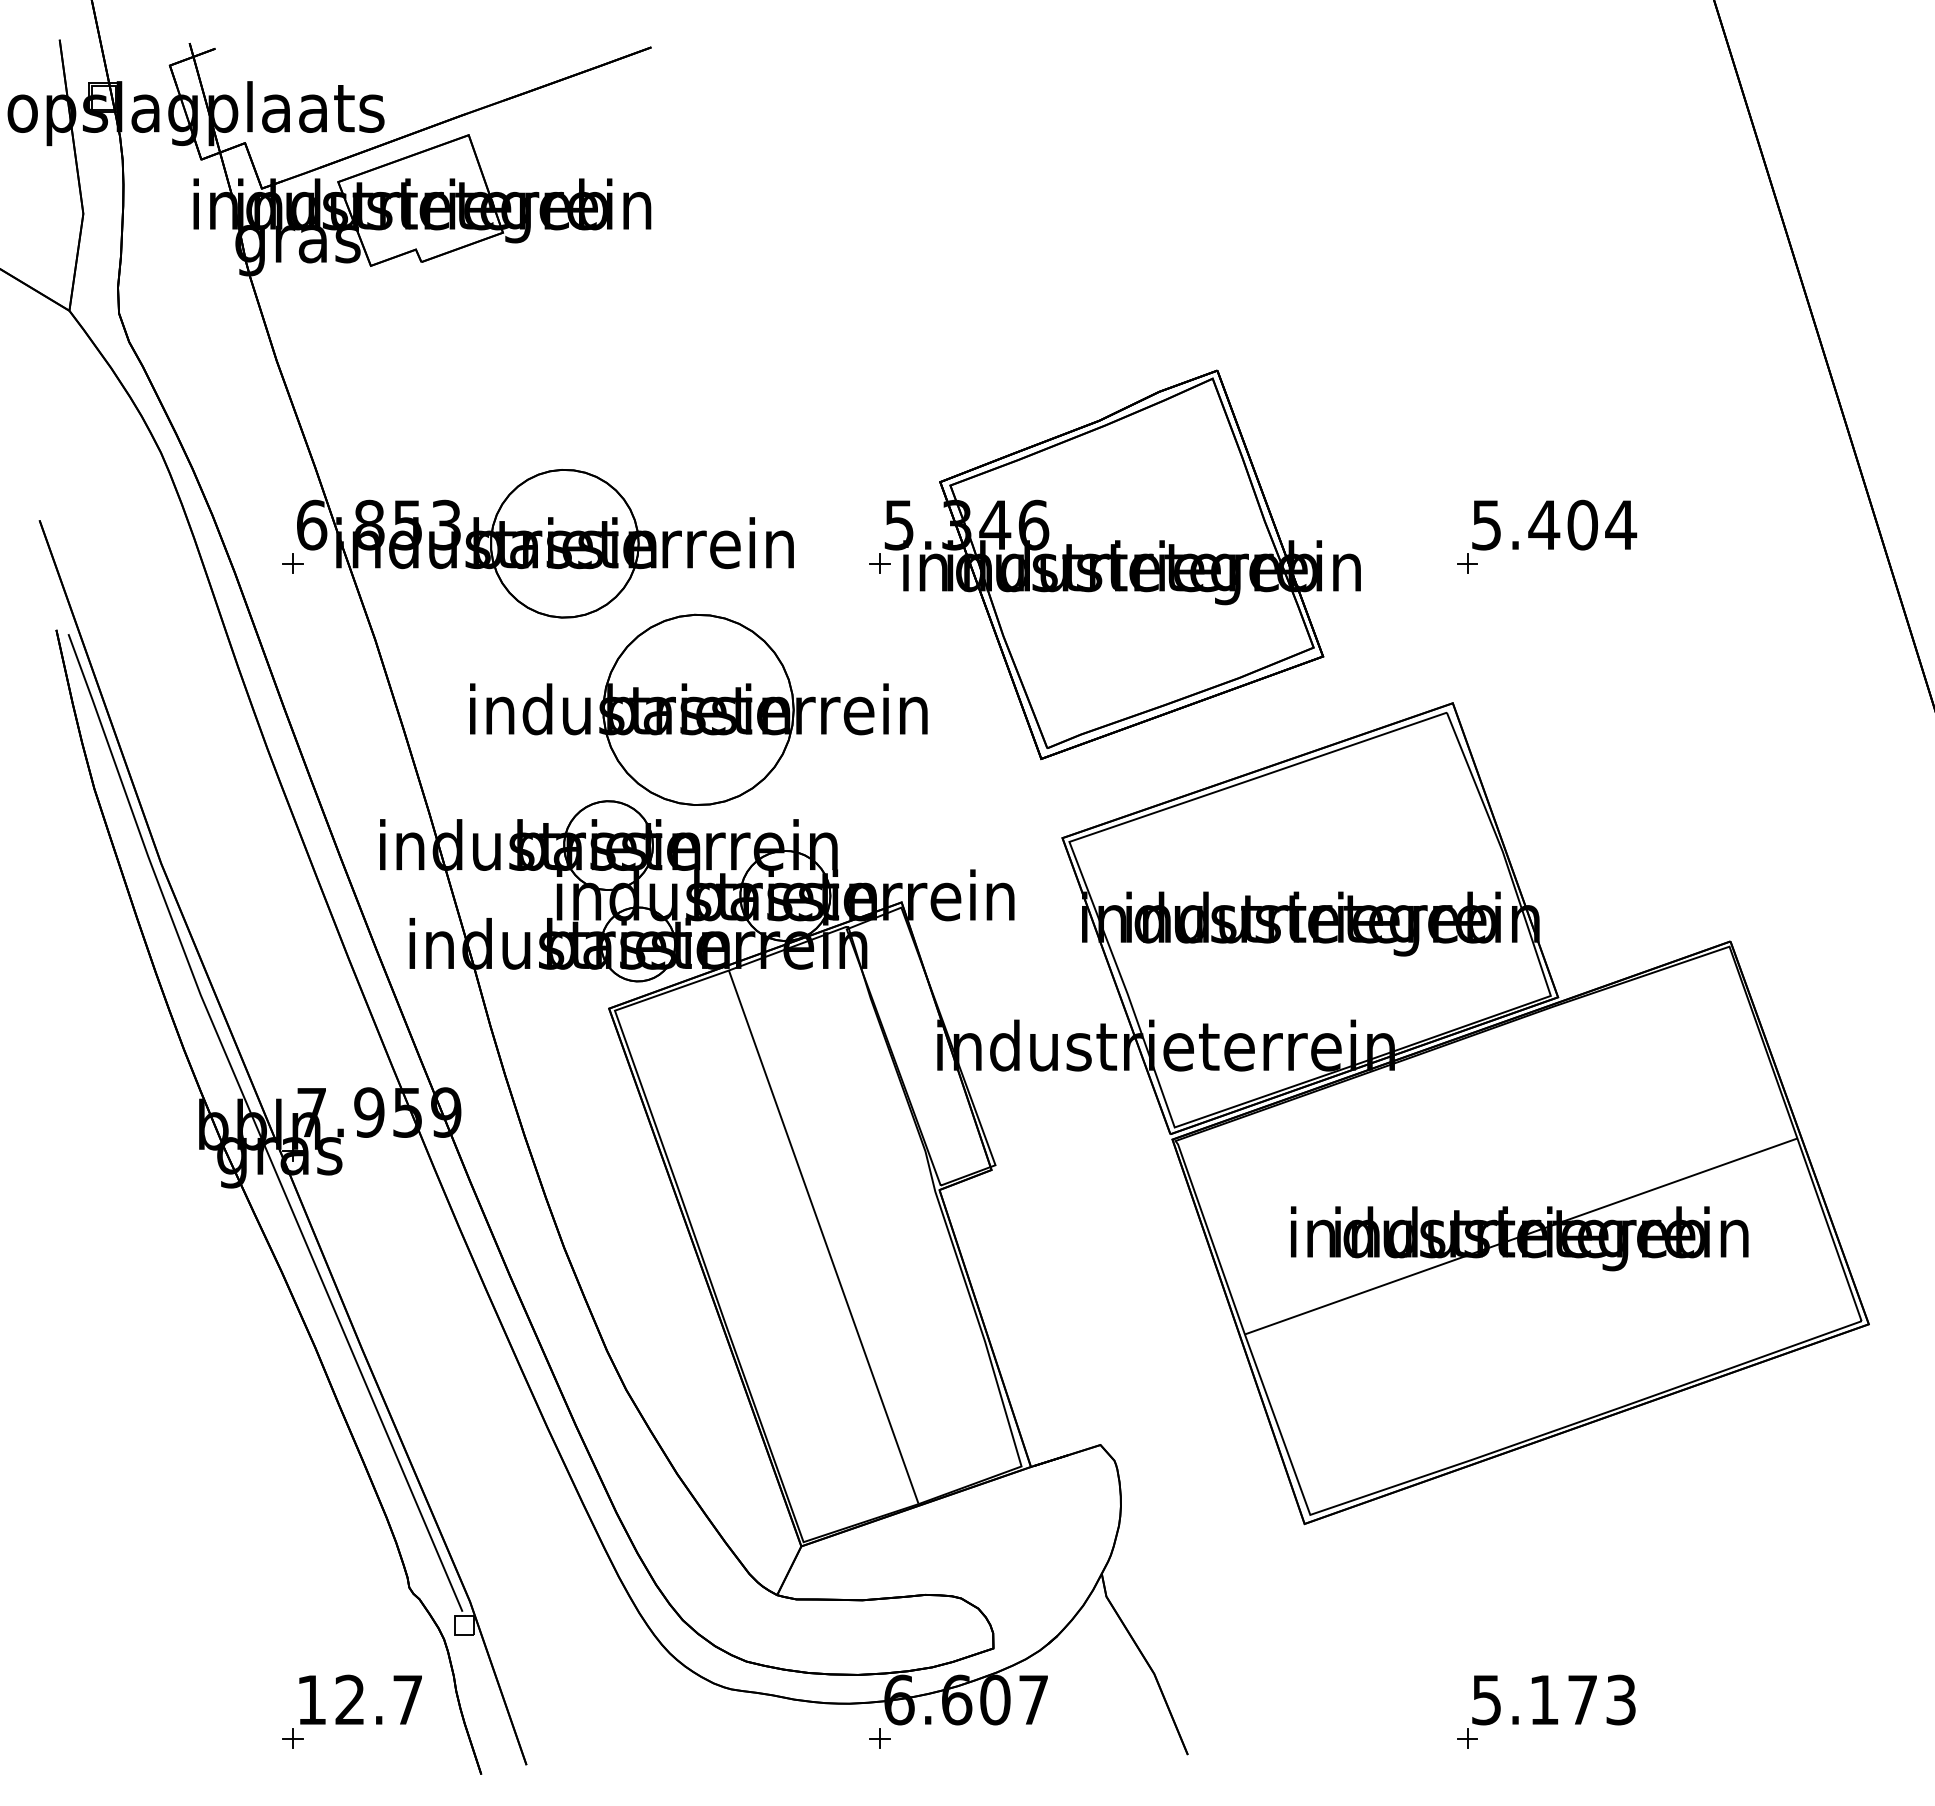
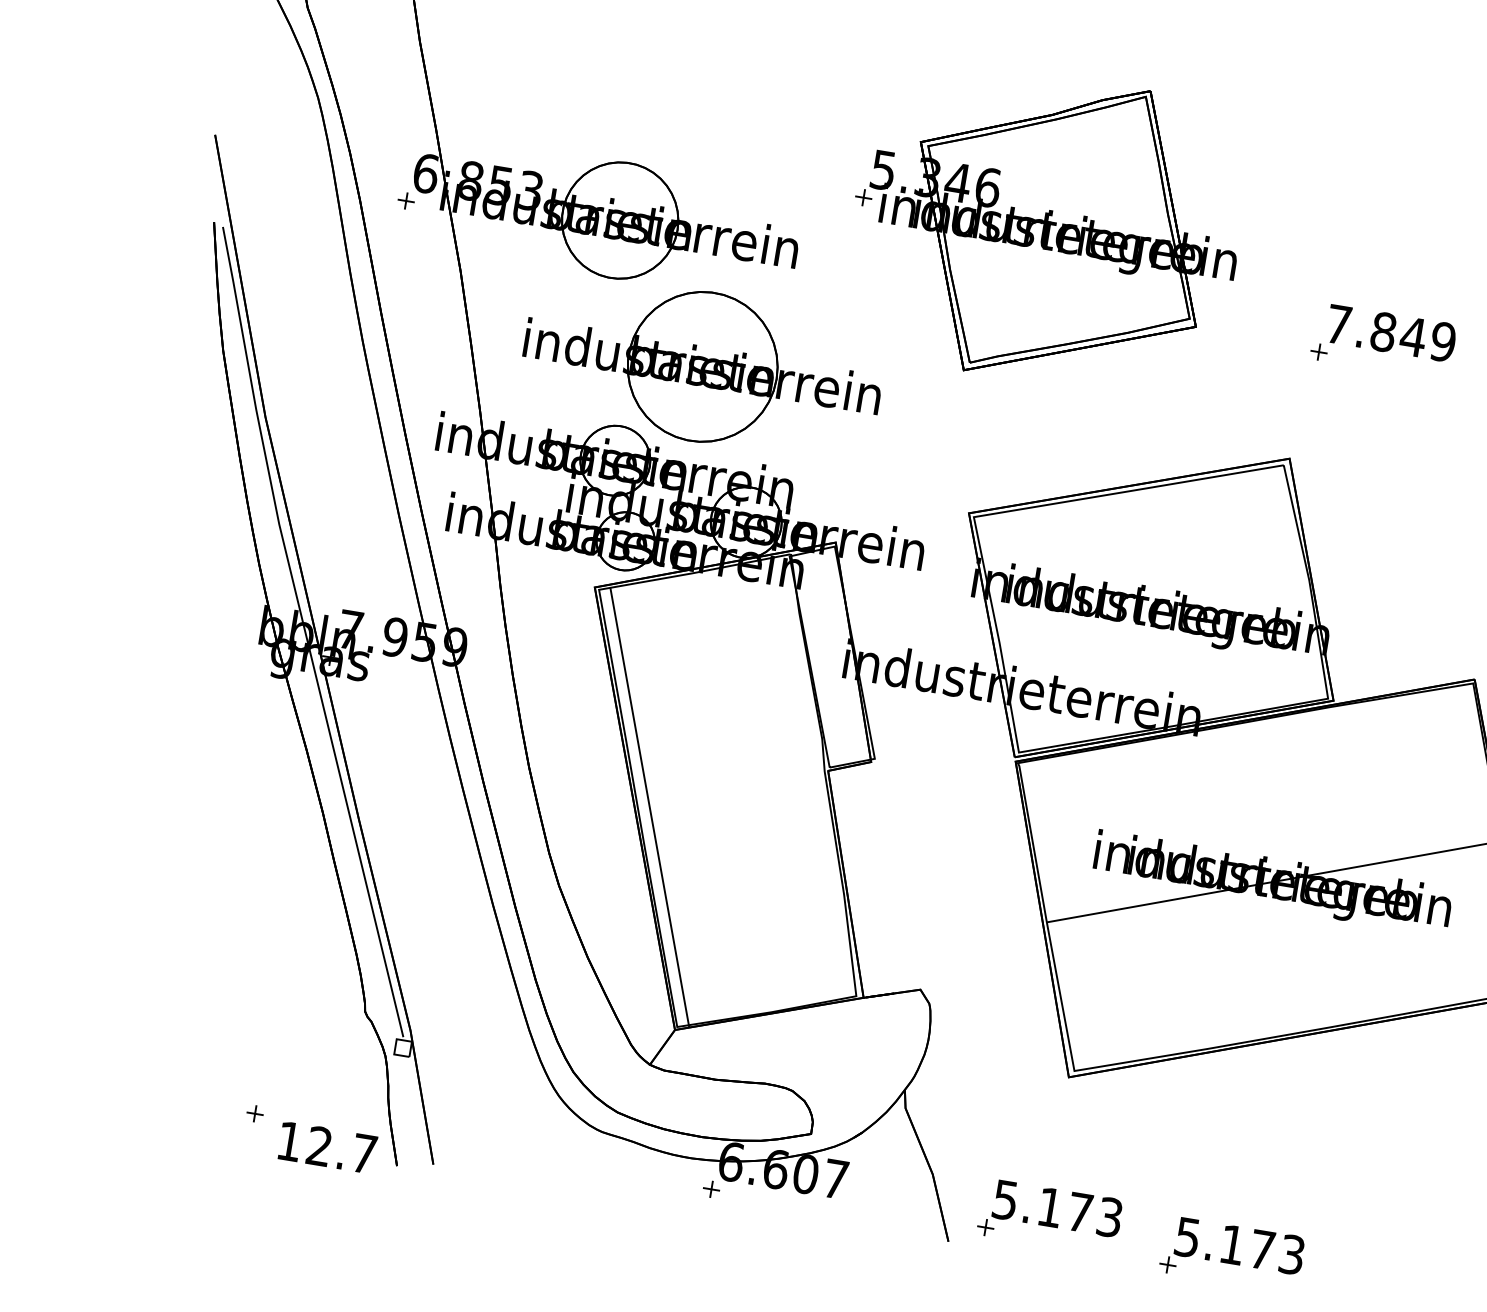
text: (1554, 524) -> (1391, 332), 5.404 -> 7.849
part: (1114, 564) -> (1045, 228), moved
line: (823, 1236) -> (649, 807), moved
text: (360, 1699) -> (327, 1147), moved
part: (1310, 1702) -> (1050, 1216), added

